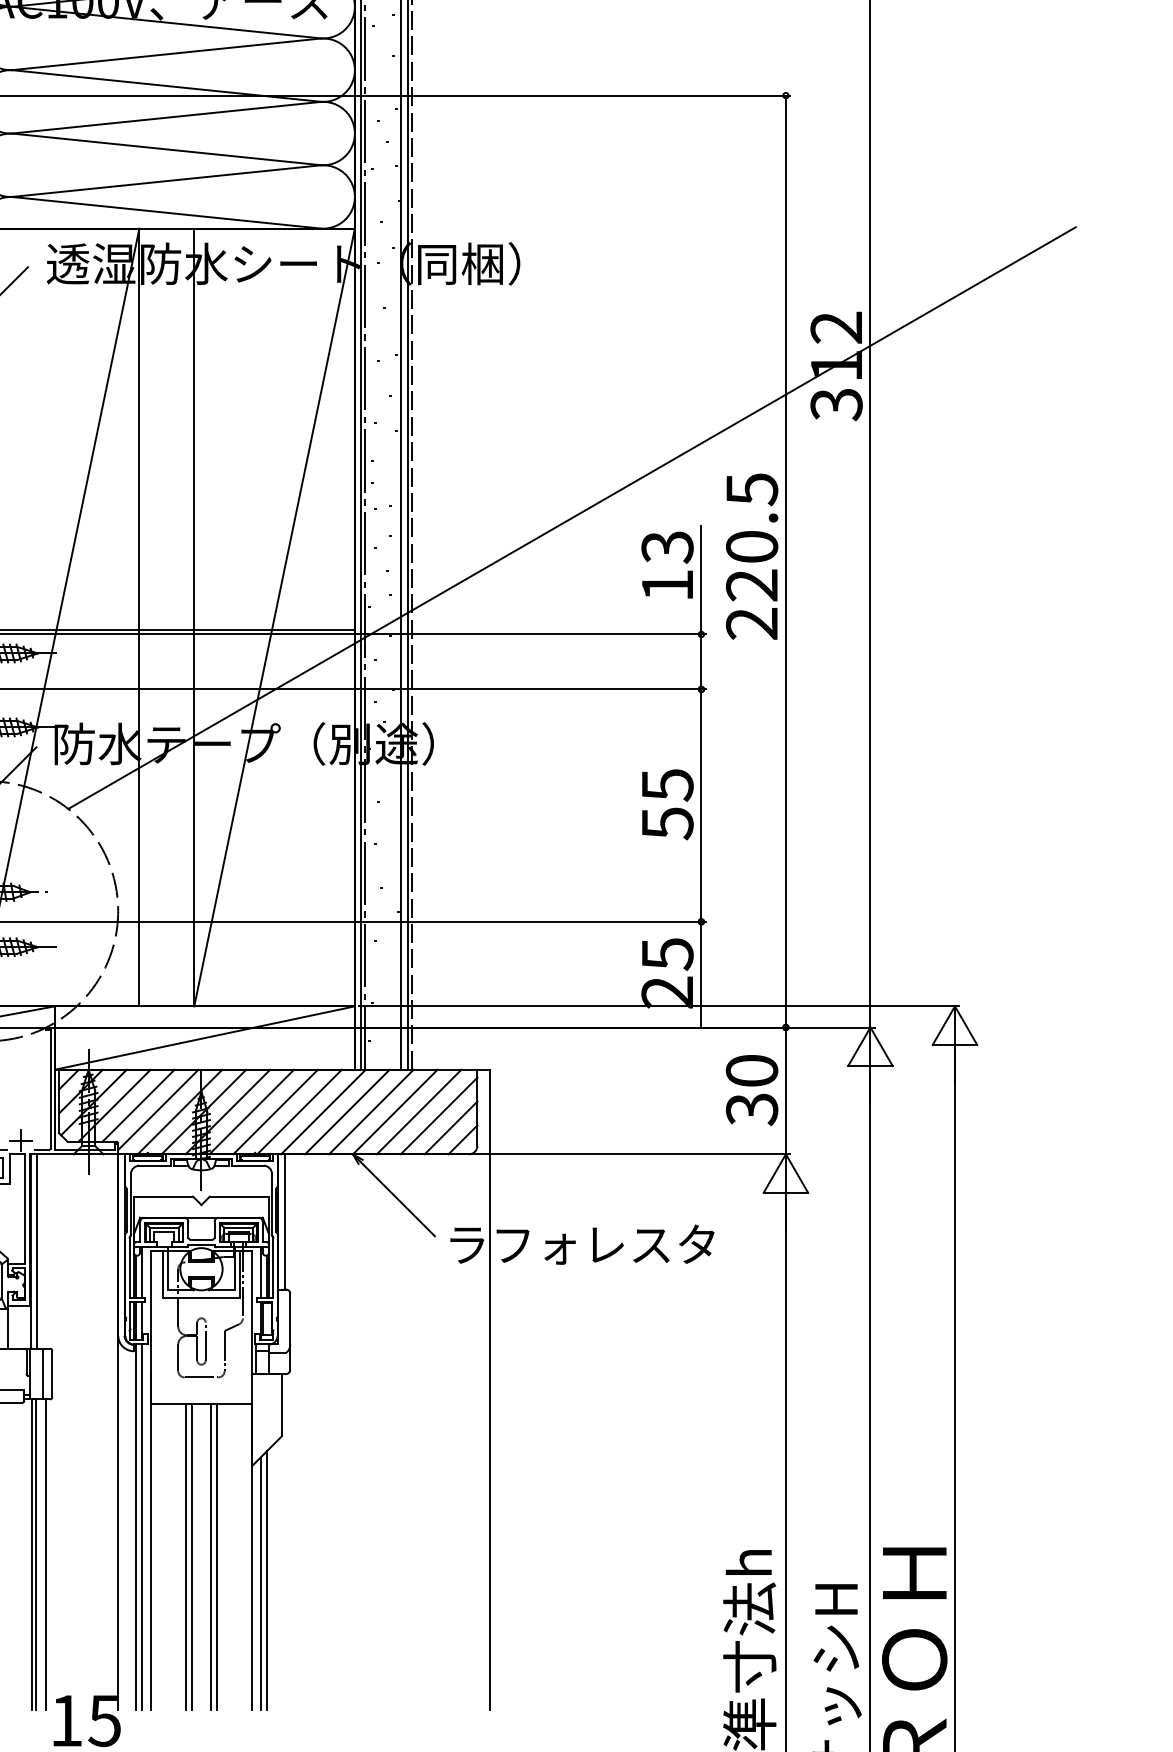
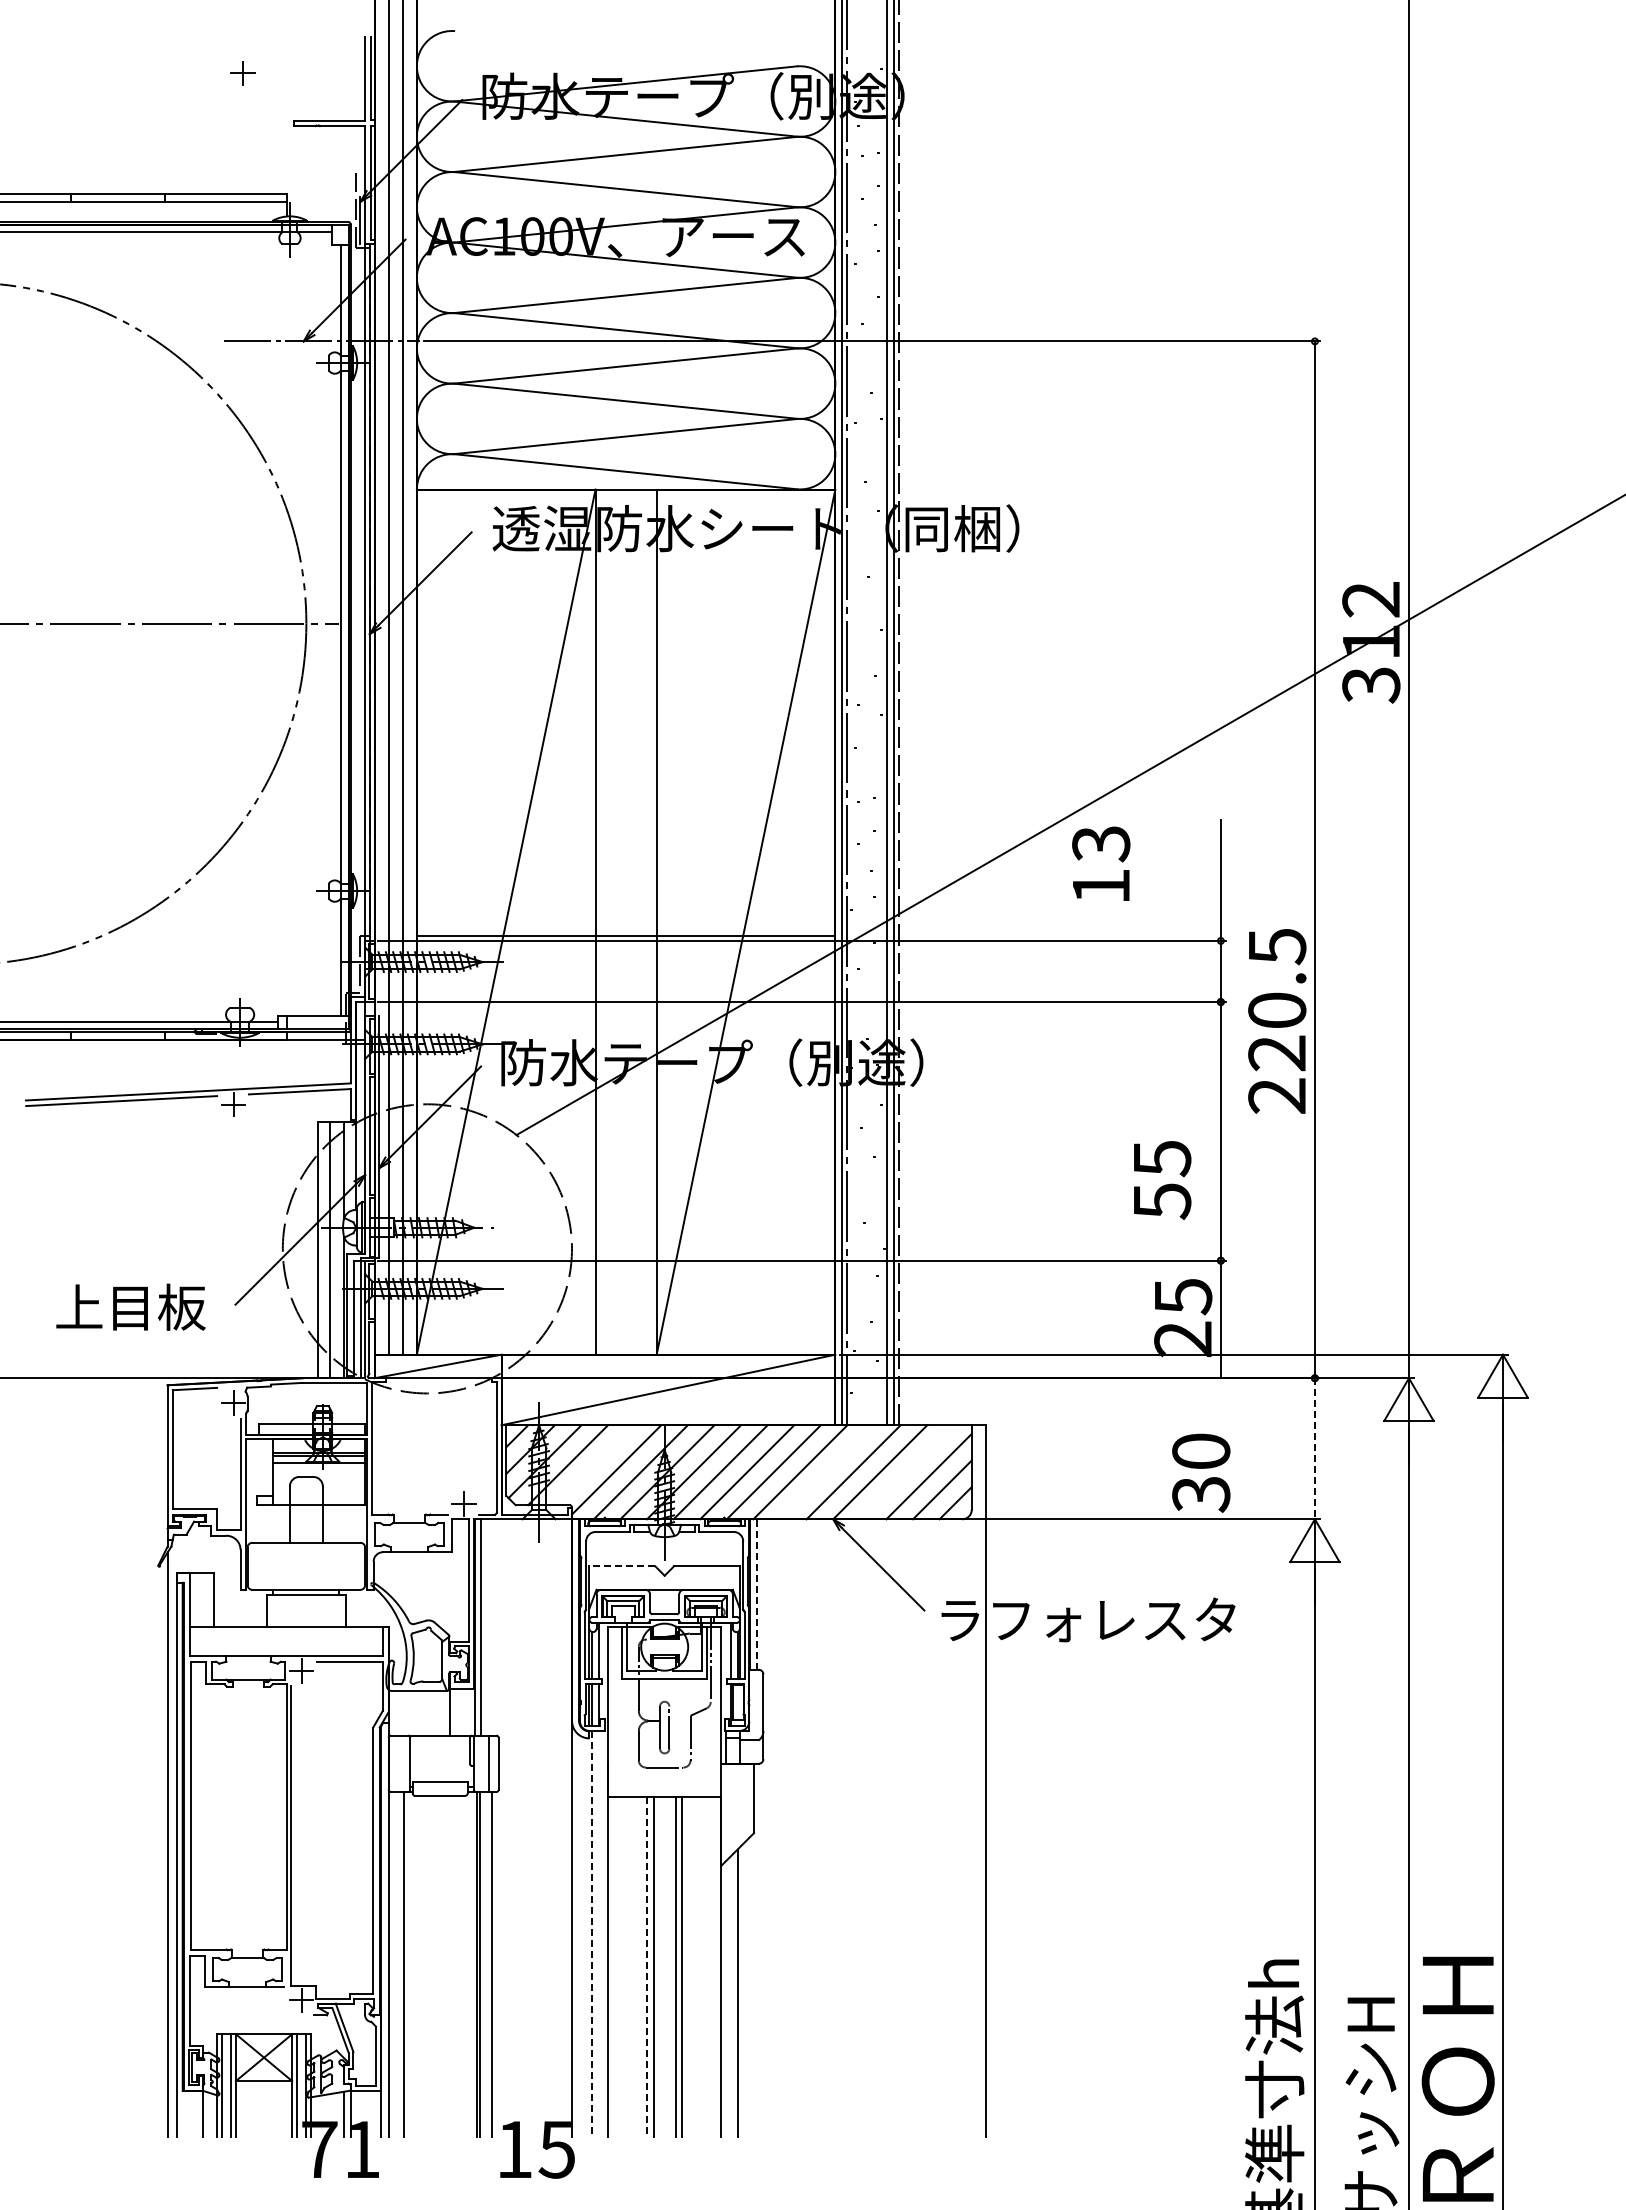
text: (752, 556) -> (1277, 1021), moved
text: (667, 564) -> (1101, 863), moved
text: (667, 804) -> (1162, 1180), moved
text: (752, 1089) -> (1201, 1472), moved
line: (785, 1090) -> (1314, 1448), solid -> dashed
line: (138, 1105) -> (594, 1465), removed
line: (347, 1112) -> (827, 1472), removed
line: (418, 1112) -> (906, 1472), removed
line: (163, 1196) -> (622, 1566), solid -> dashed
line: (284, 1221) -> (757, 1594), solid -> dashed
line: (142, 1526) -> (598, 1933), removed
line: (135, 1527) -> (591, 1934), solid -> dashed
line: (186, 1557) -> (647, 1967), solid -> dashed
line: (260, 1583) -> (730, 1996), removed

